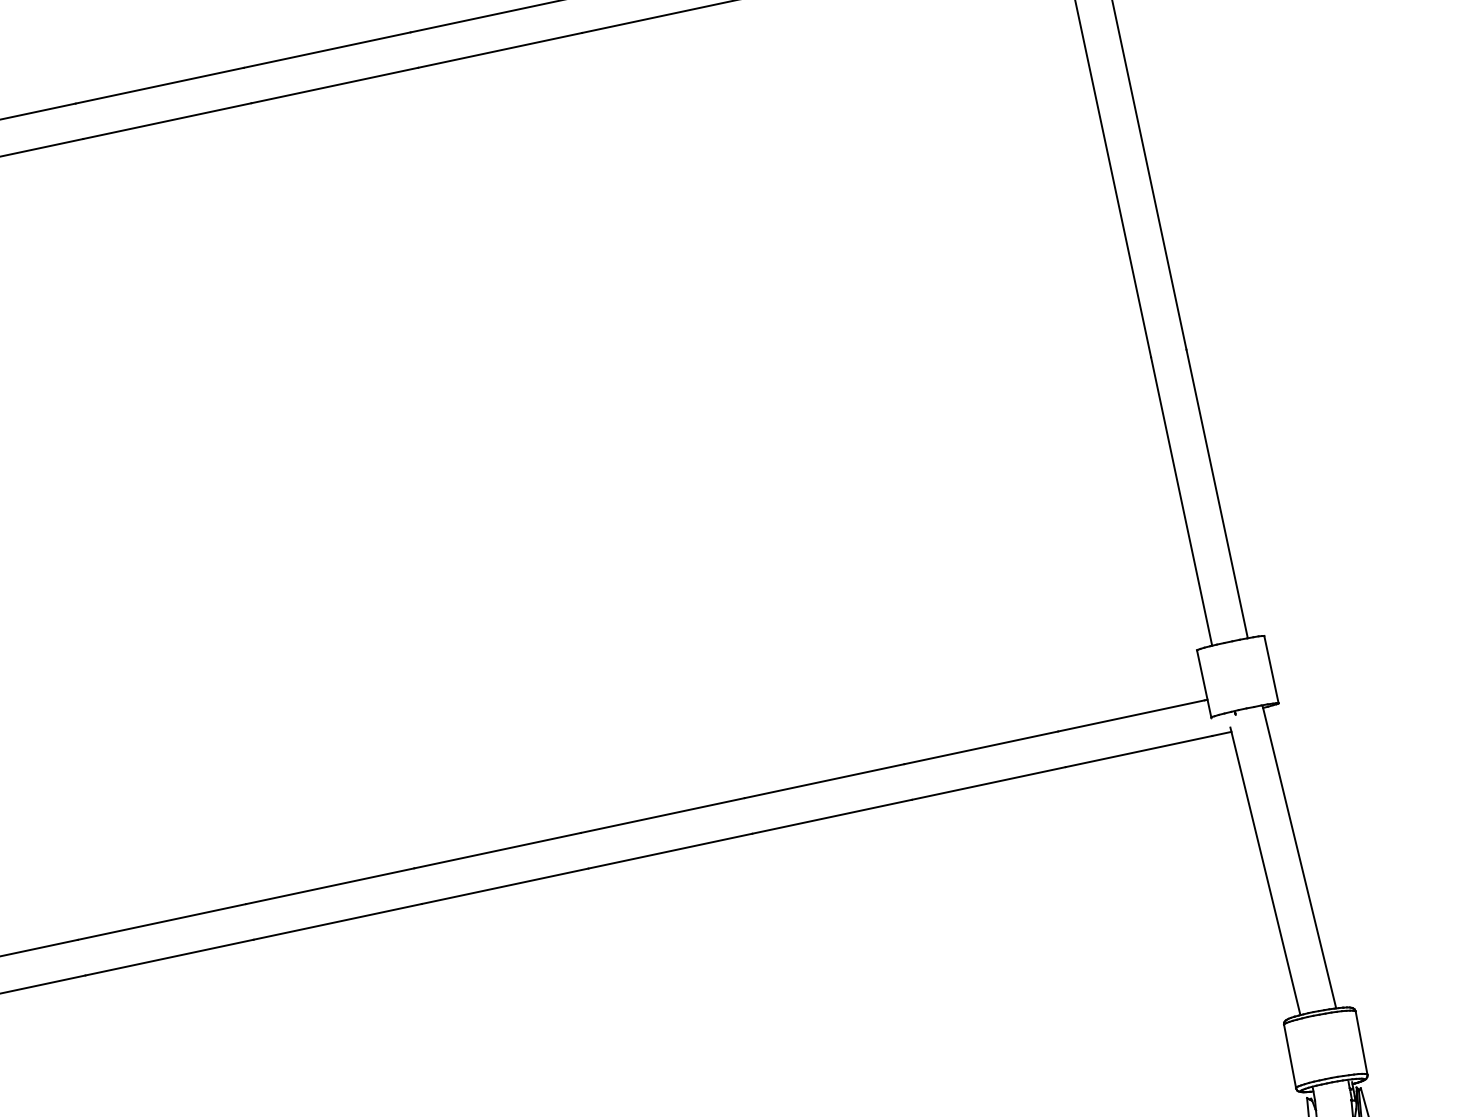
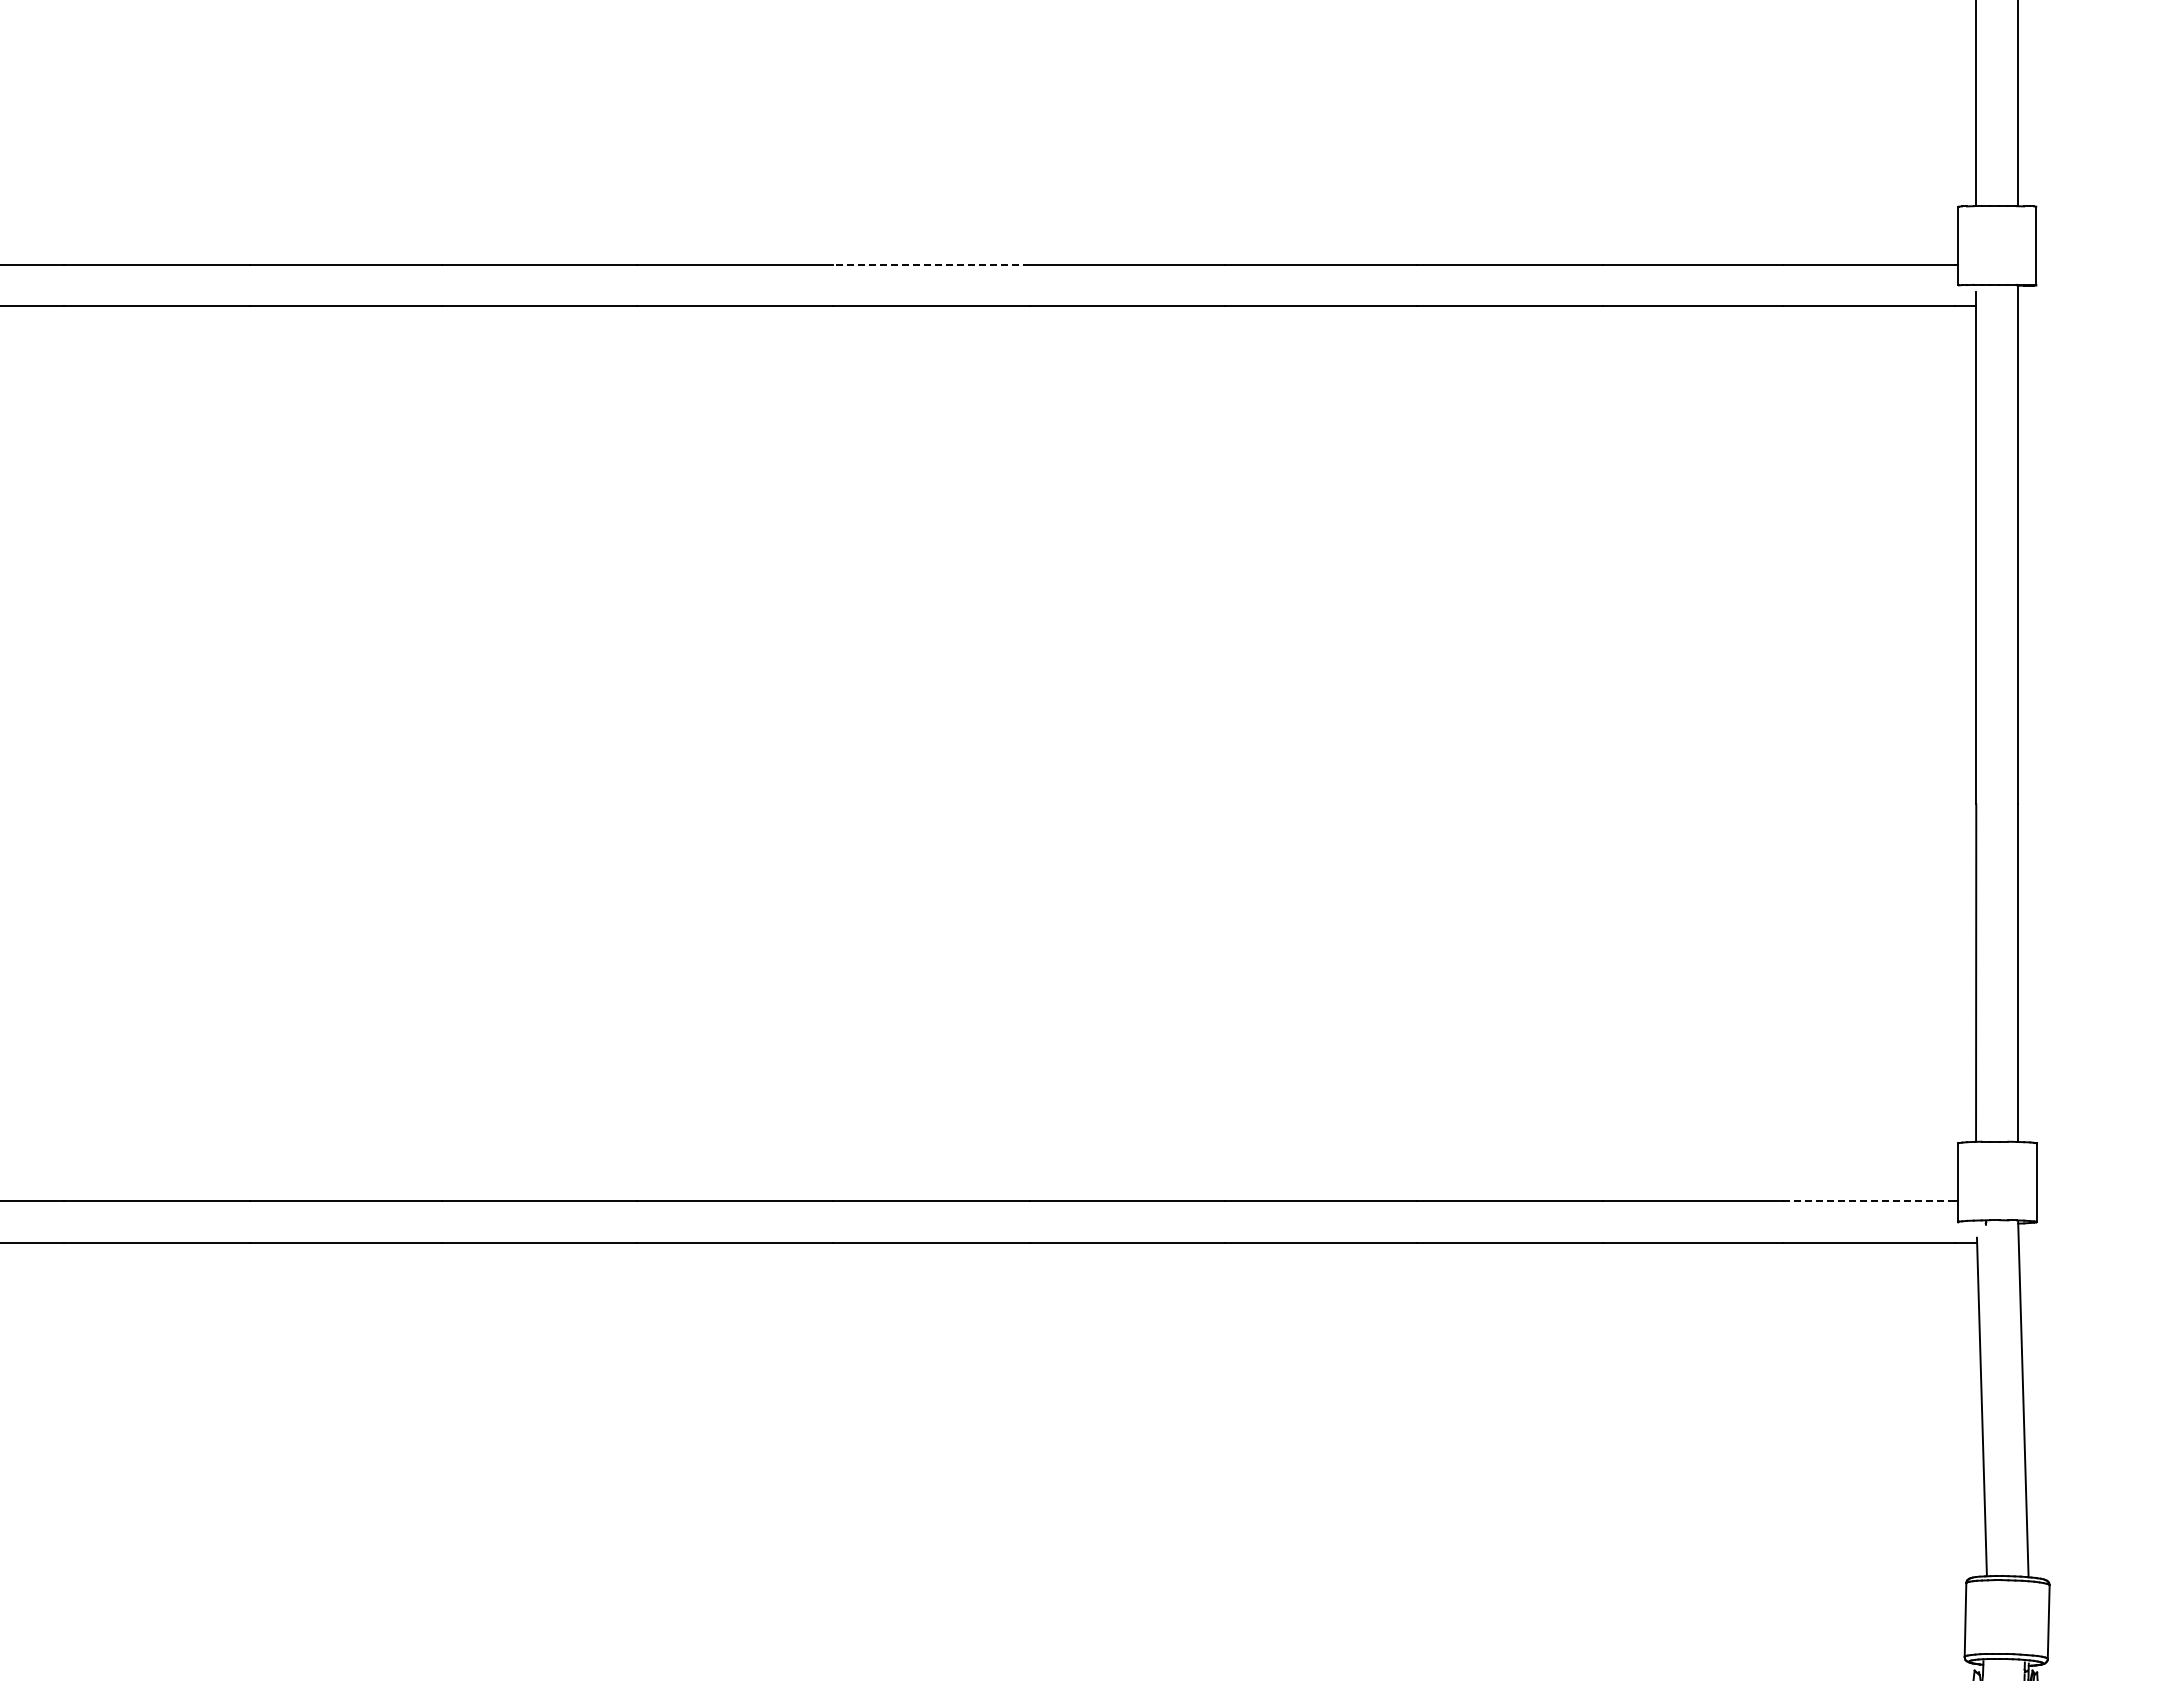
line: (159, 85) -> (931, 264), solid -> dashed
line: (1131, 716) -> (1869, 1201), solid -> dashed

